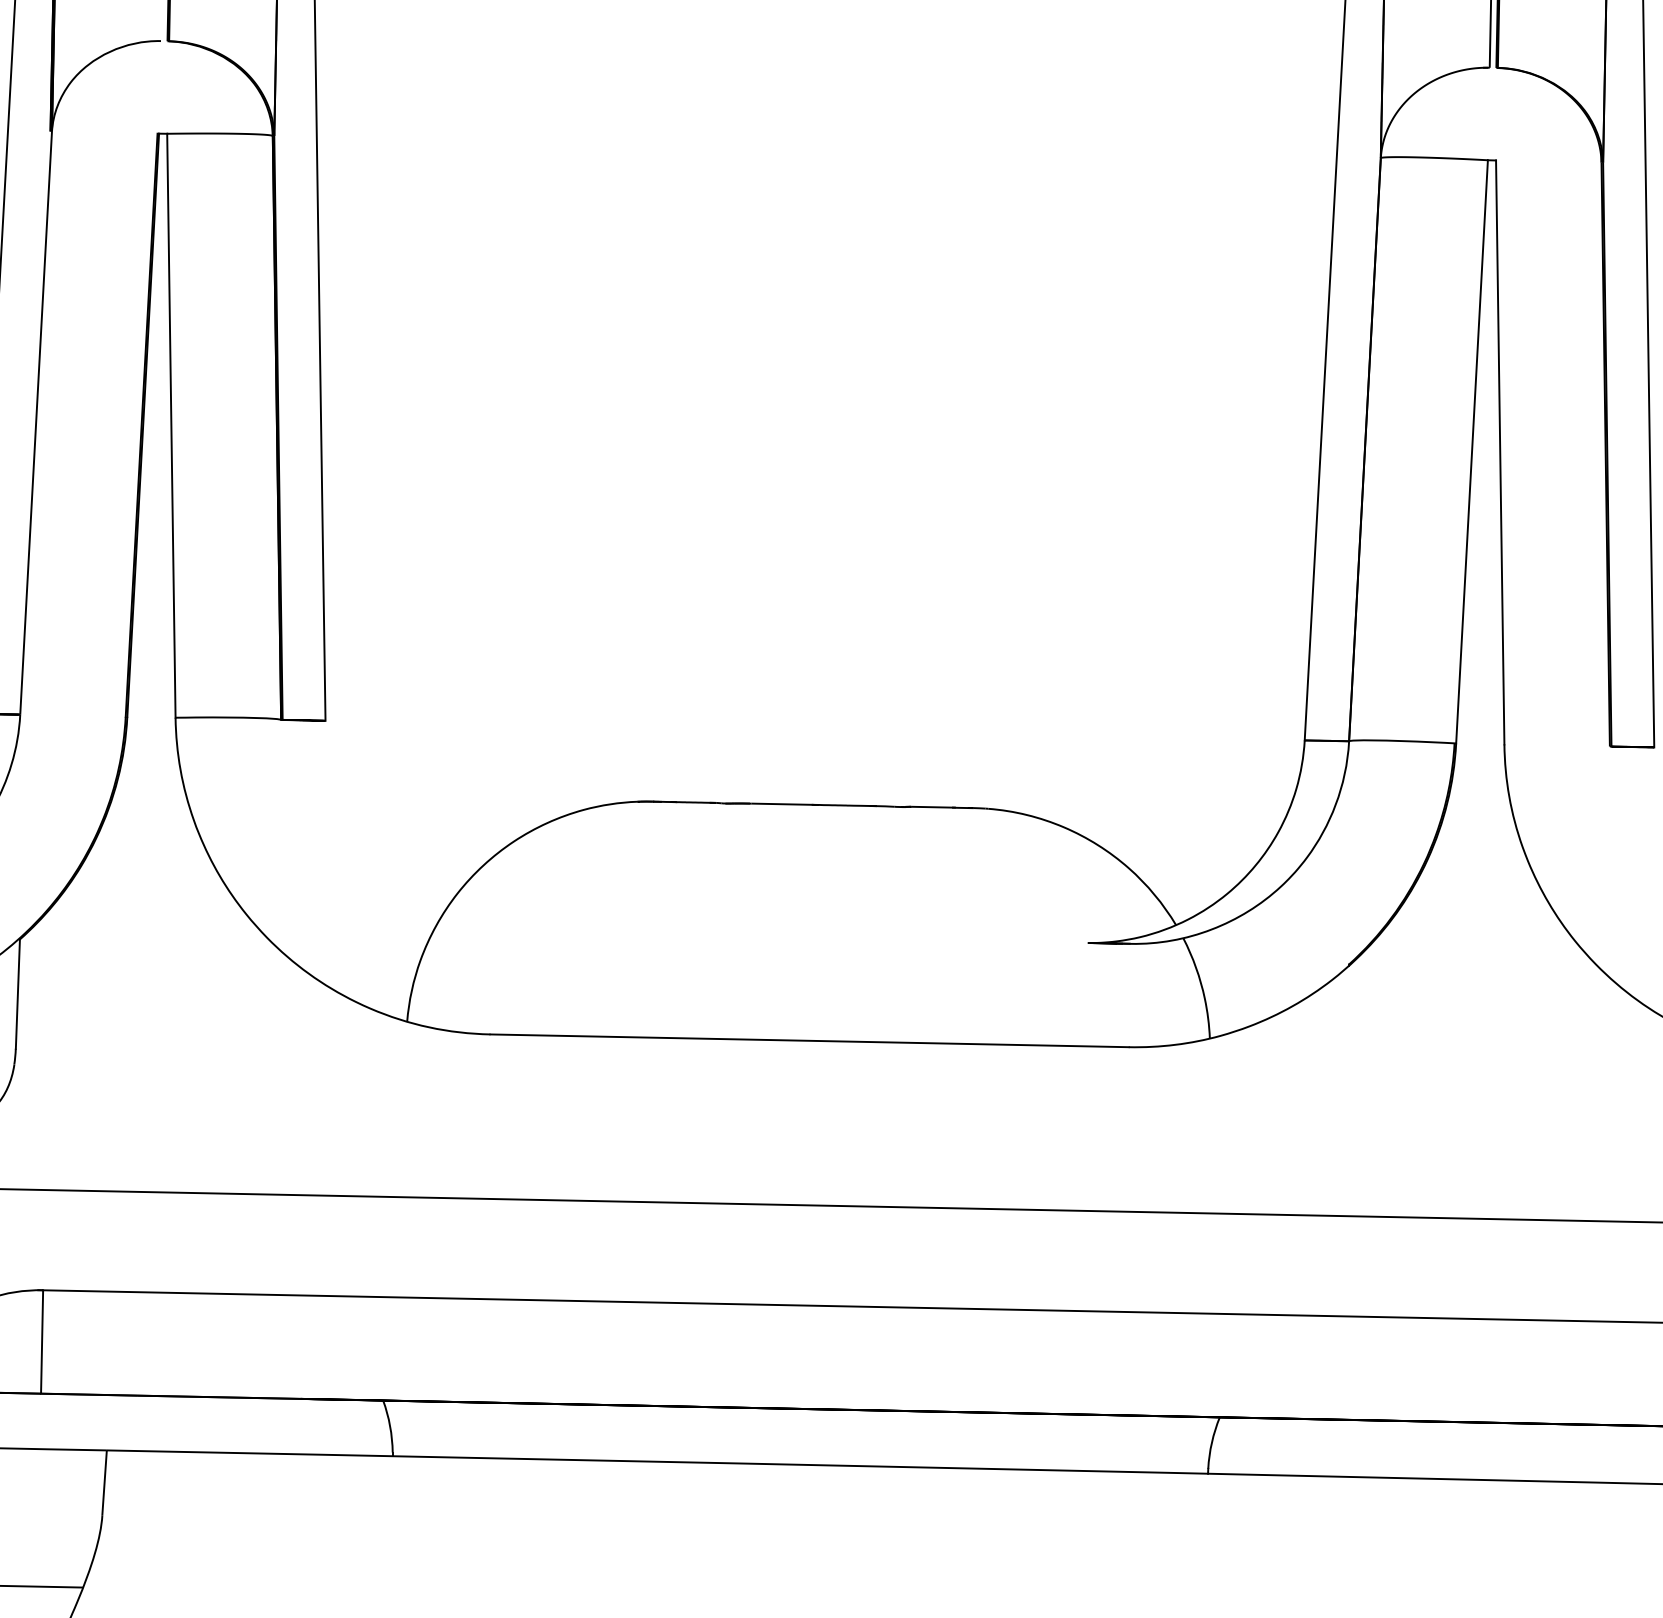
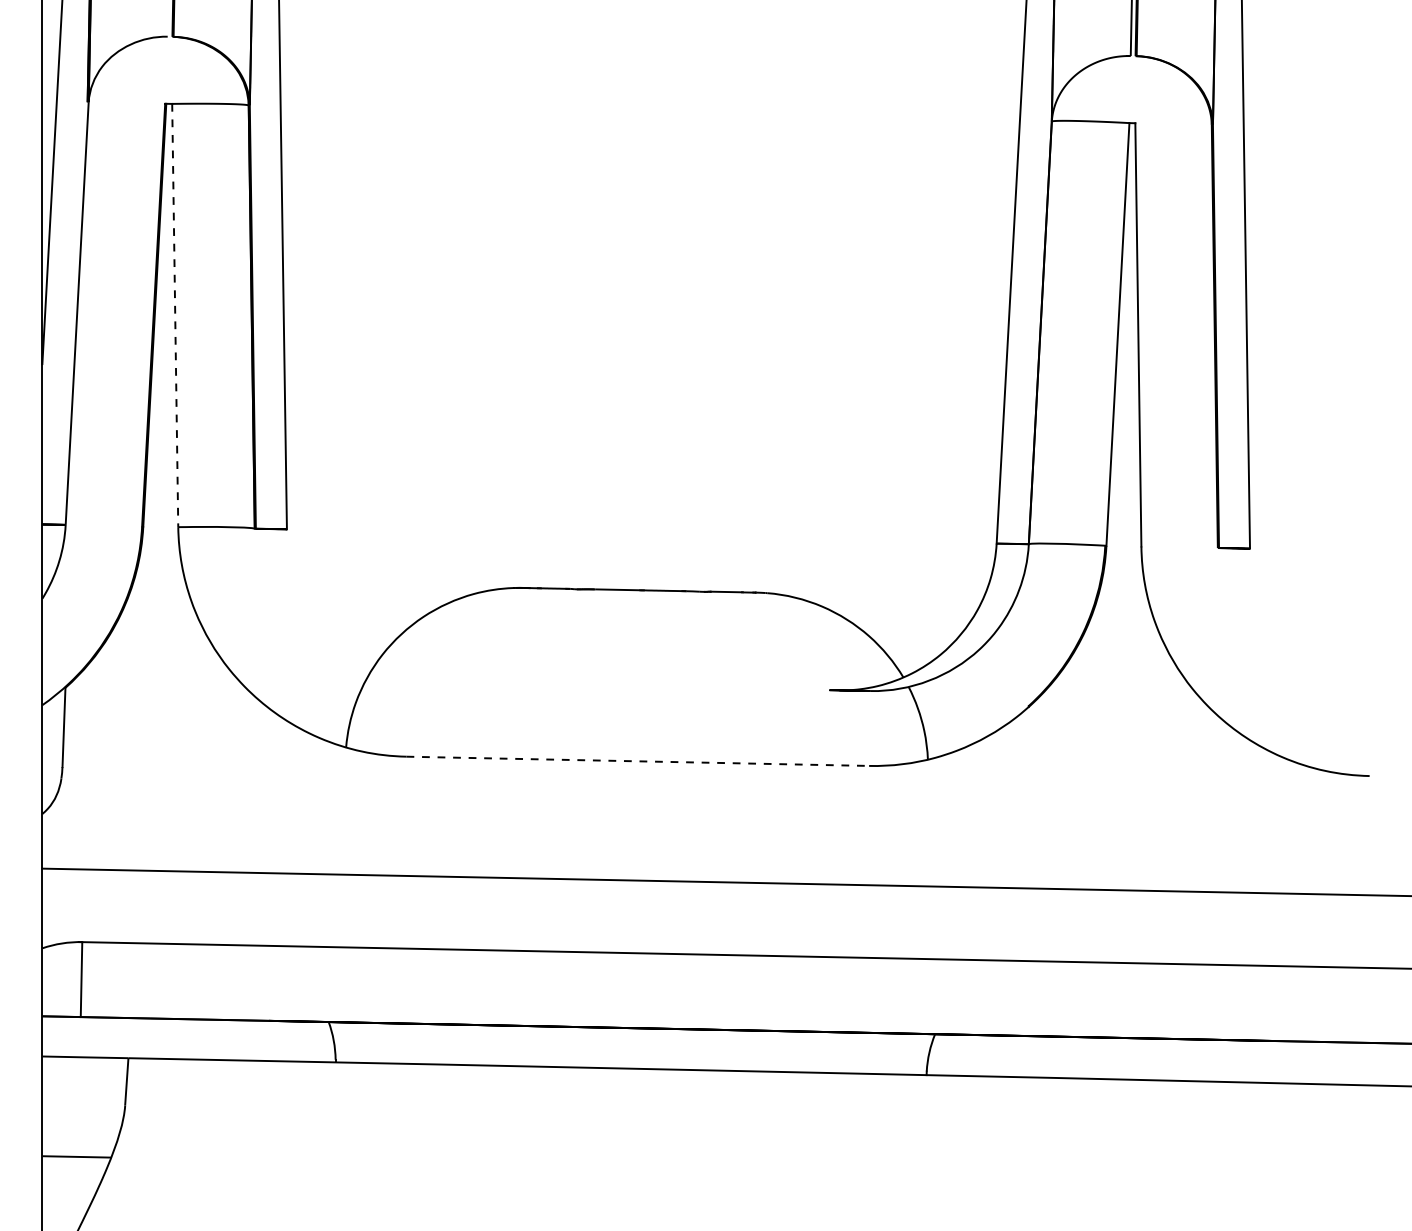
line: (171, 425) -> (175, 315), solid -> dashed
line: (810, 1041) -> (638, 761), solid -> dashed

